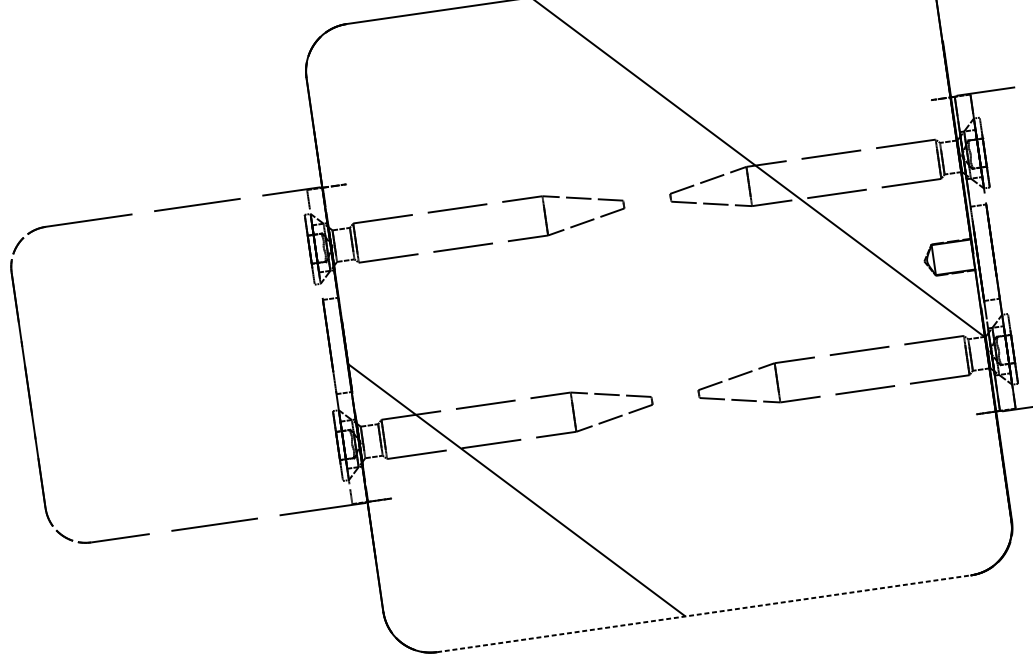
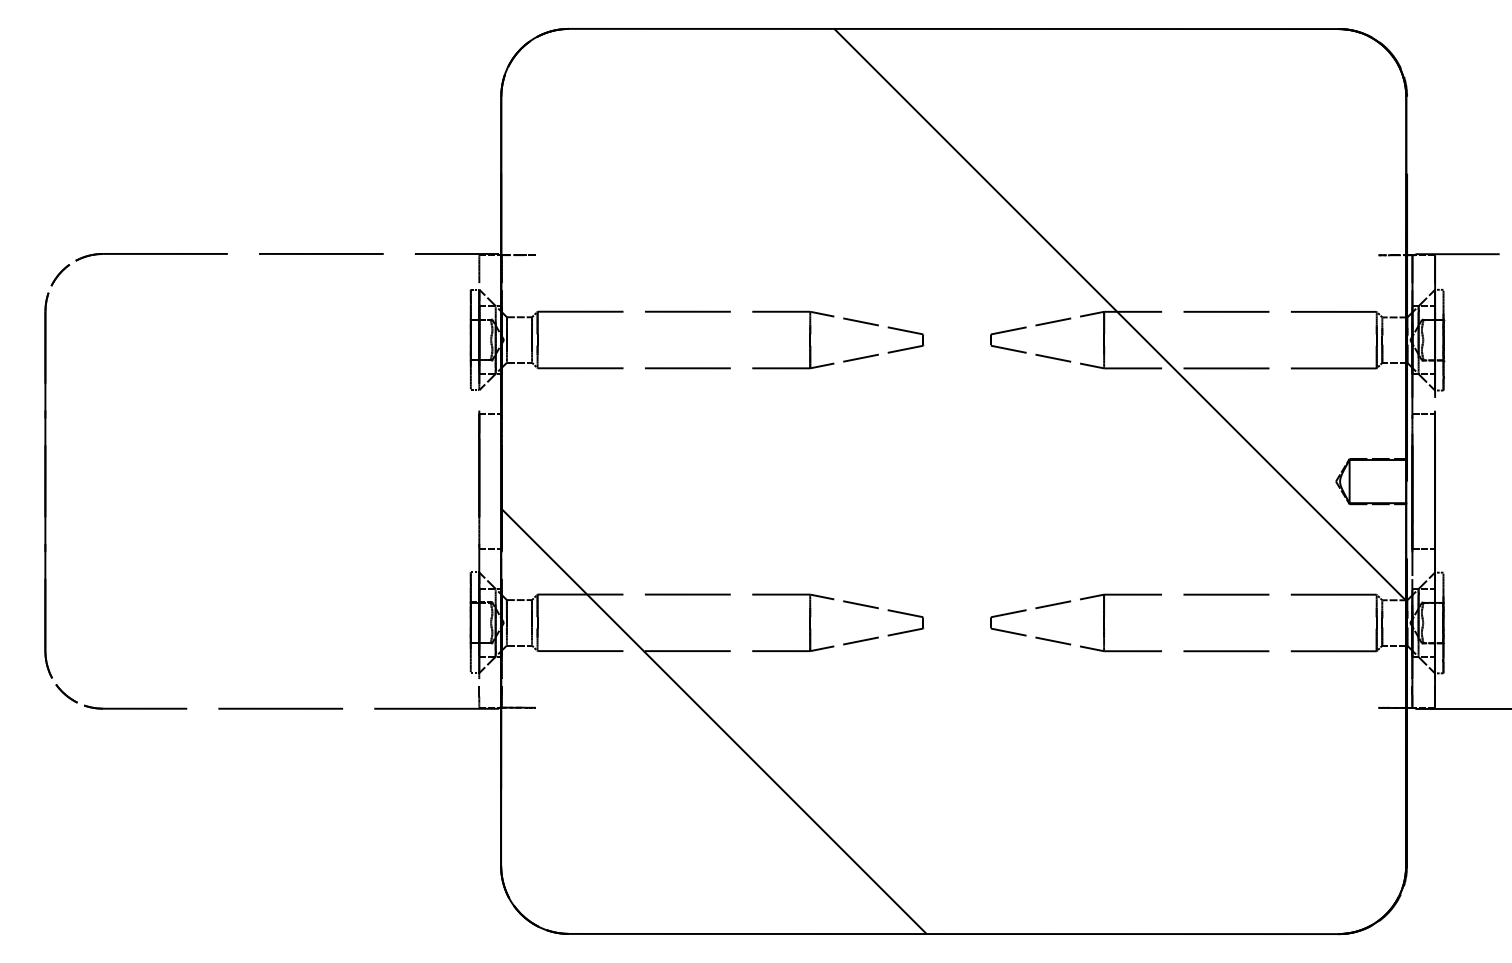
line: (704, 614) -> (953, 934), dashed -> solid

